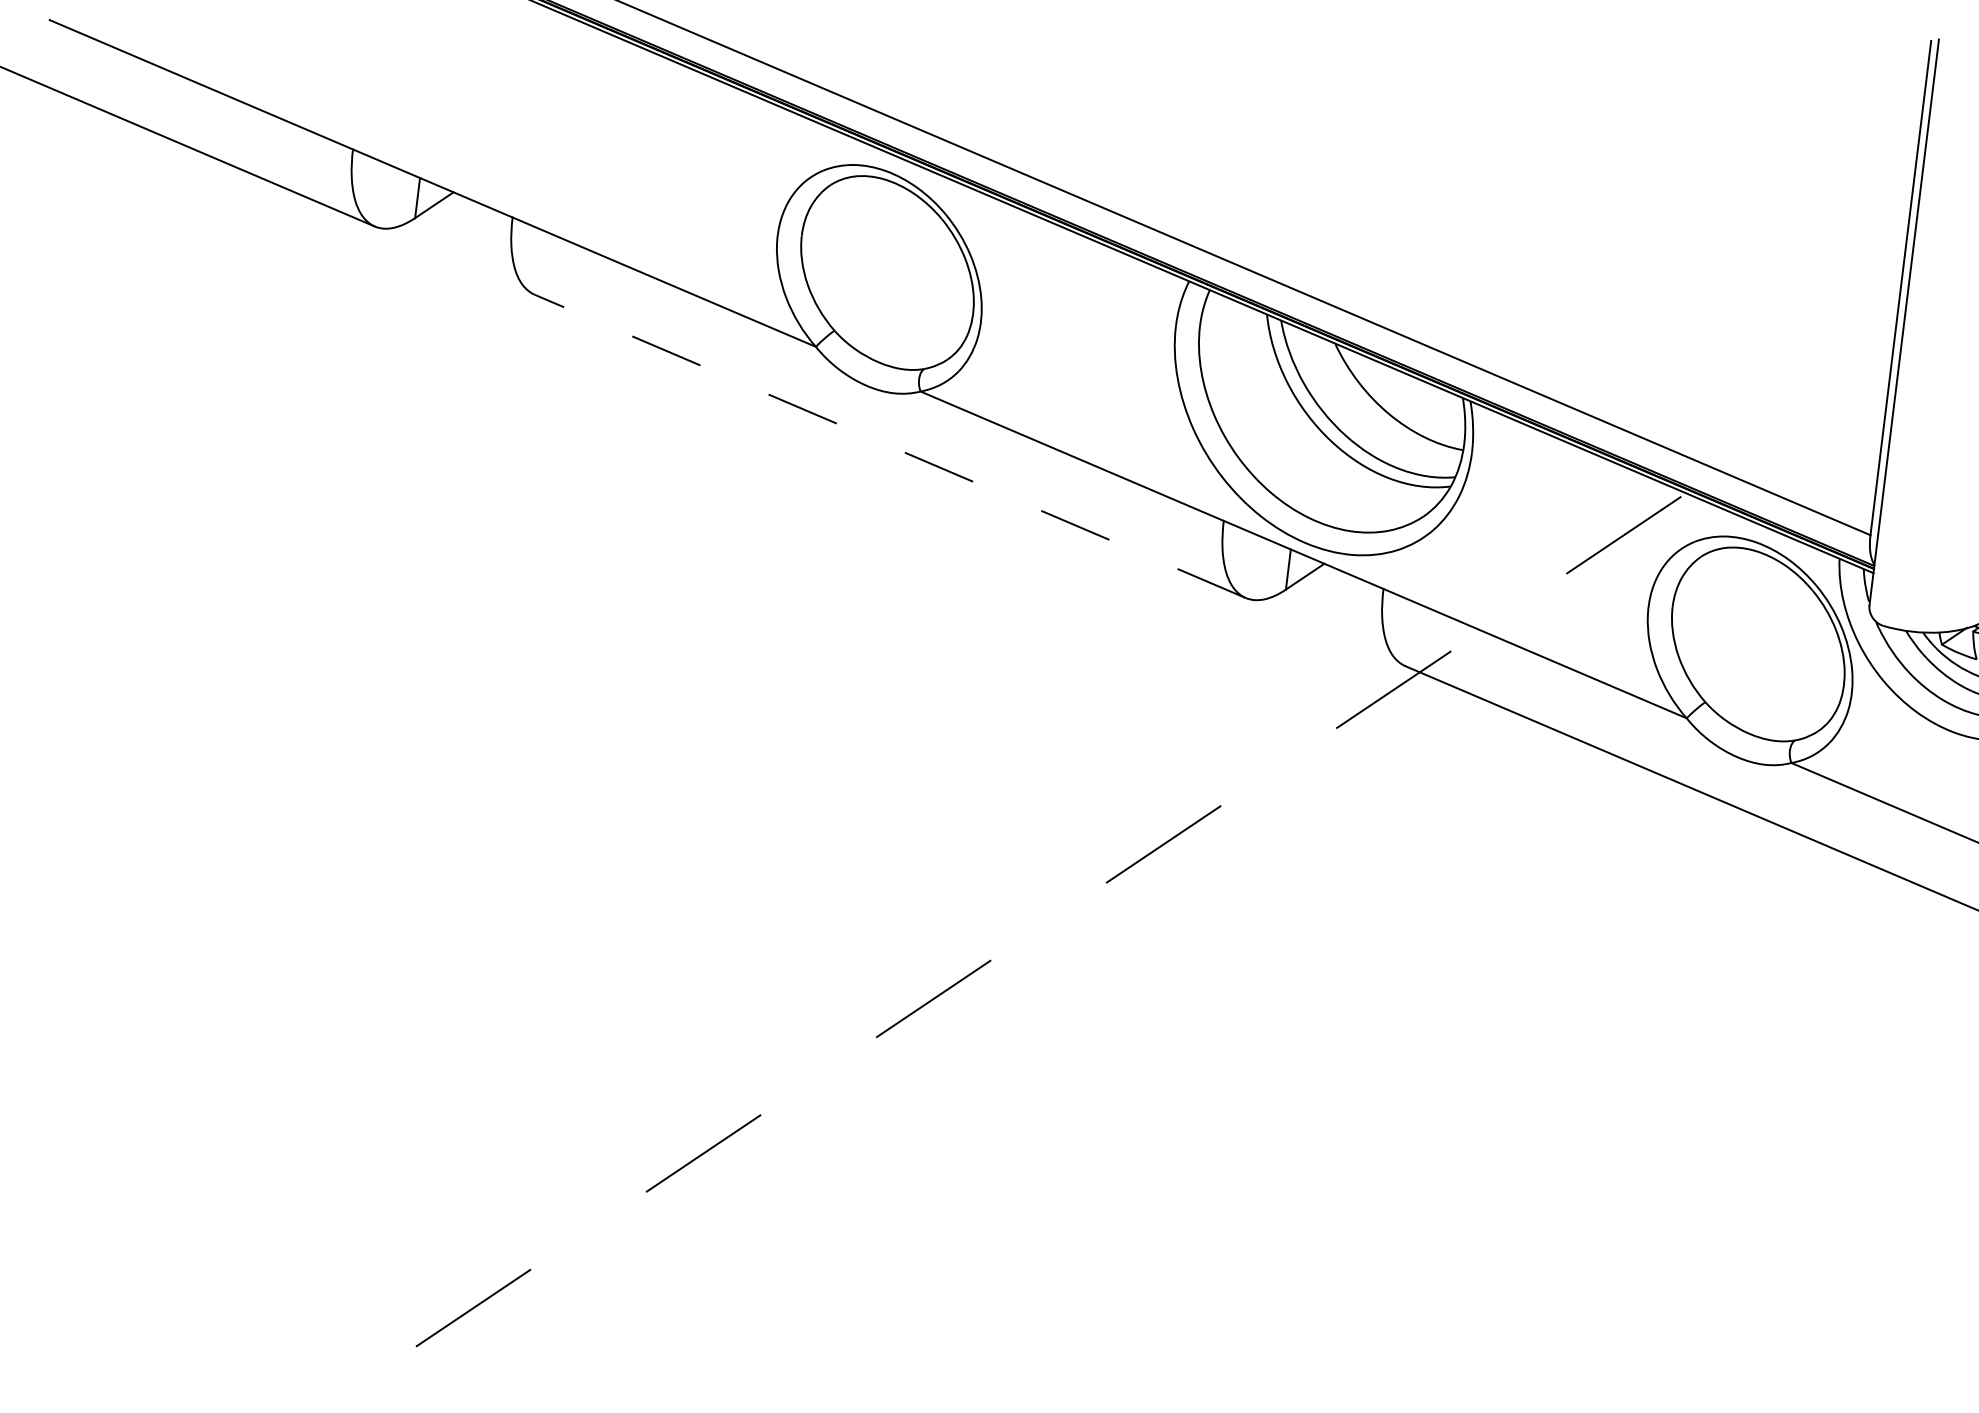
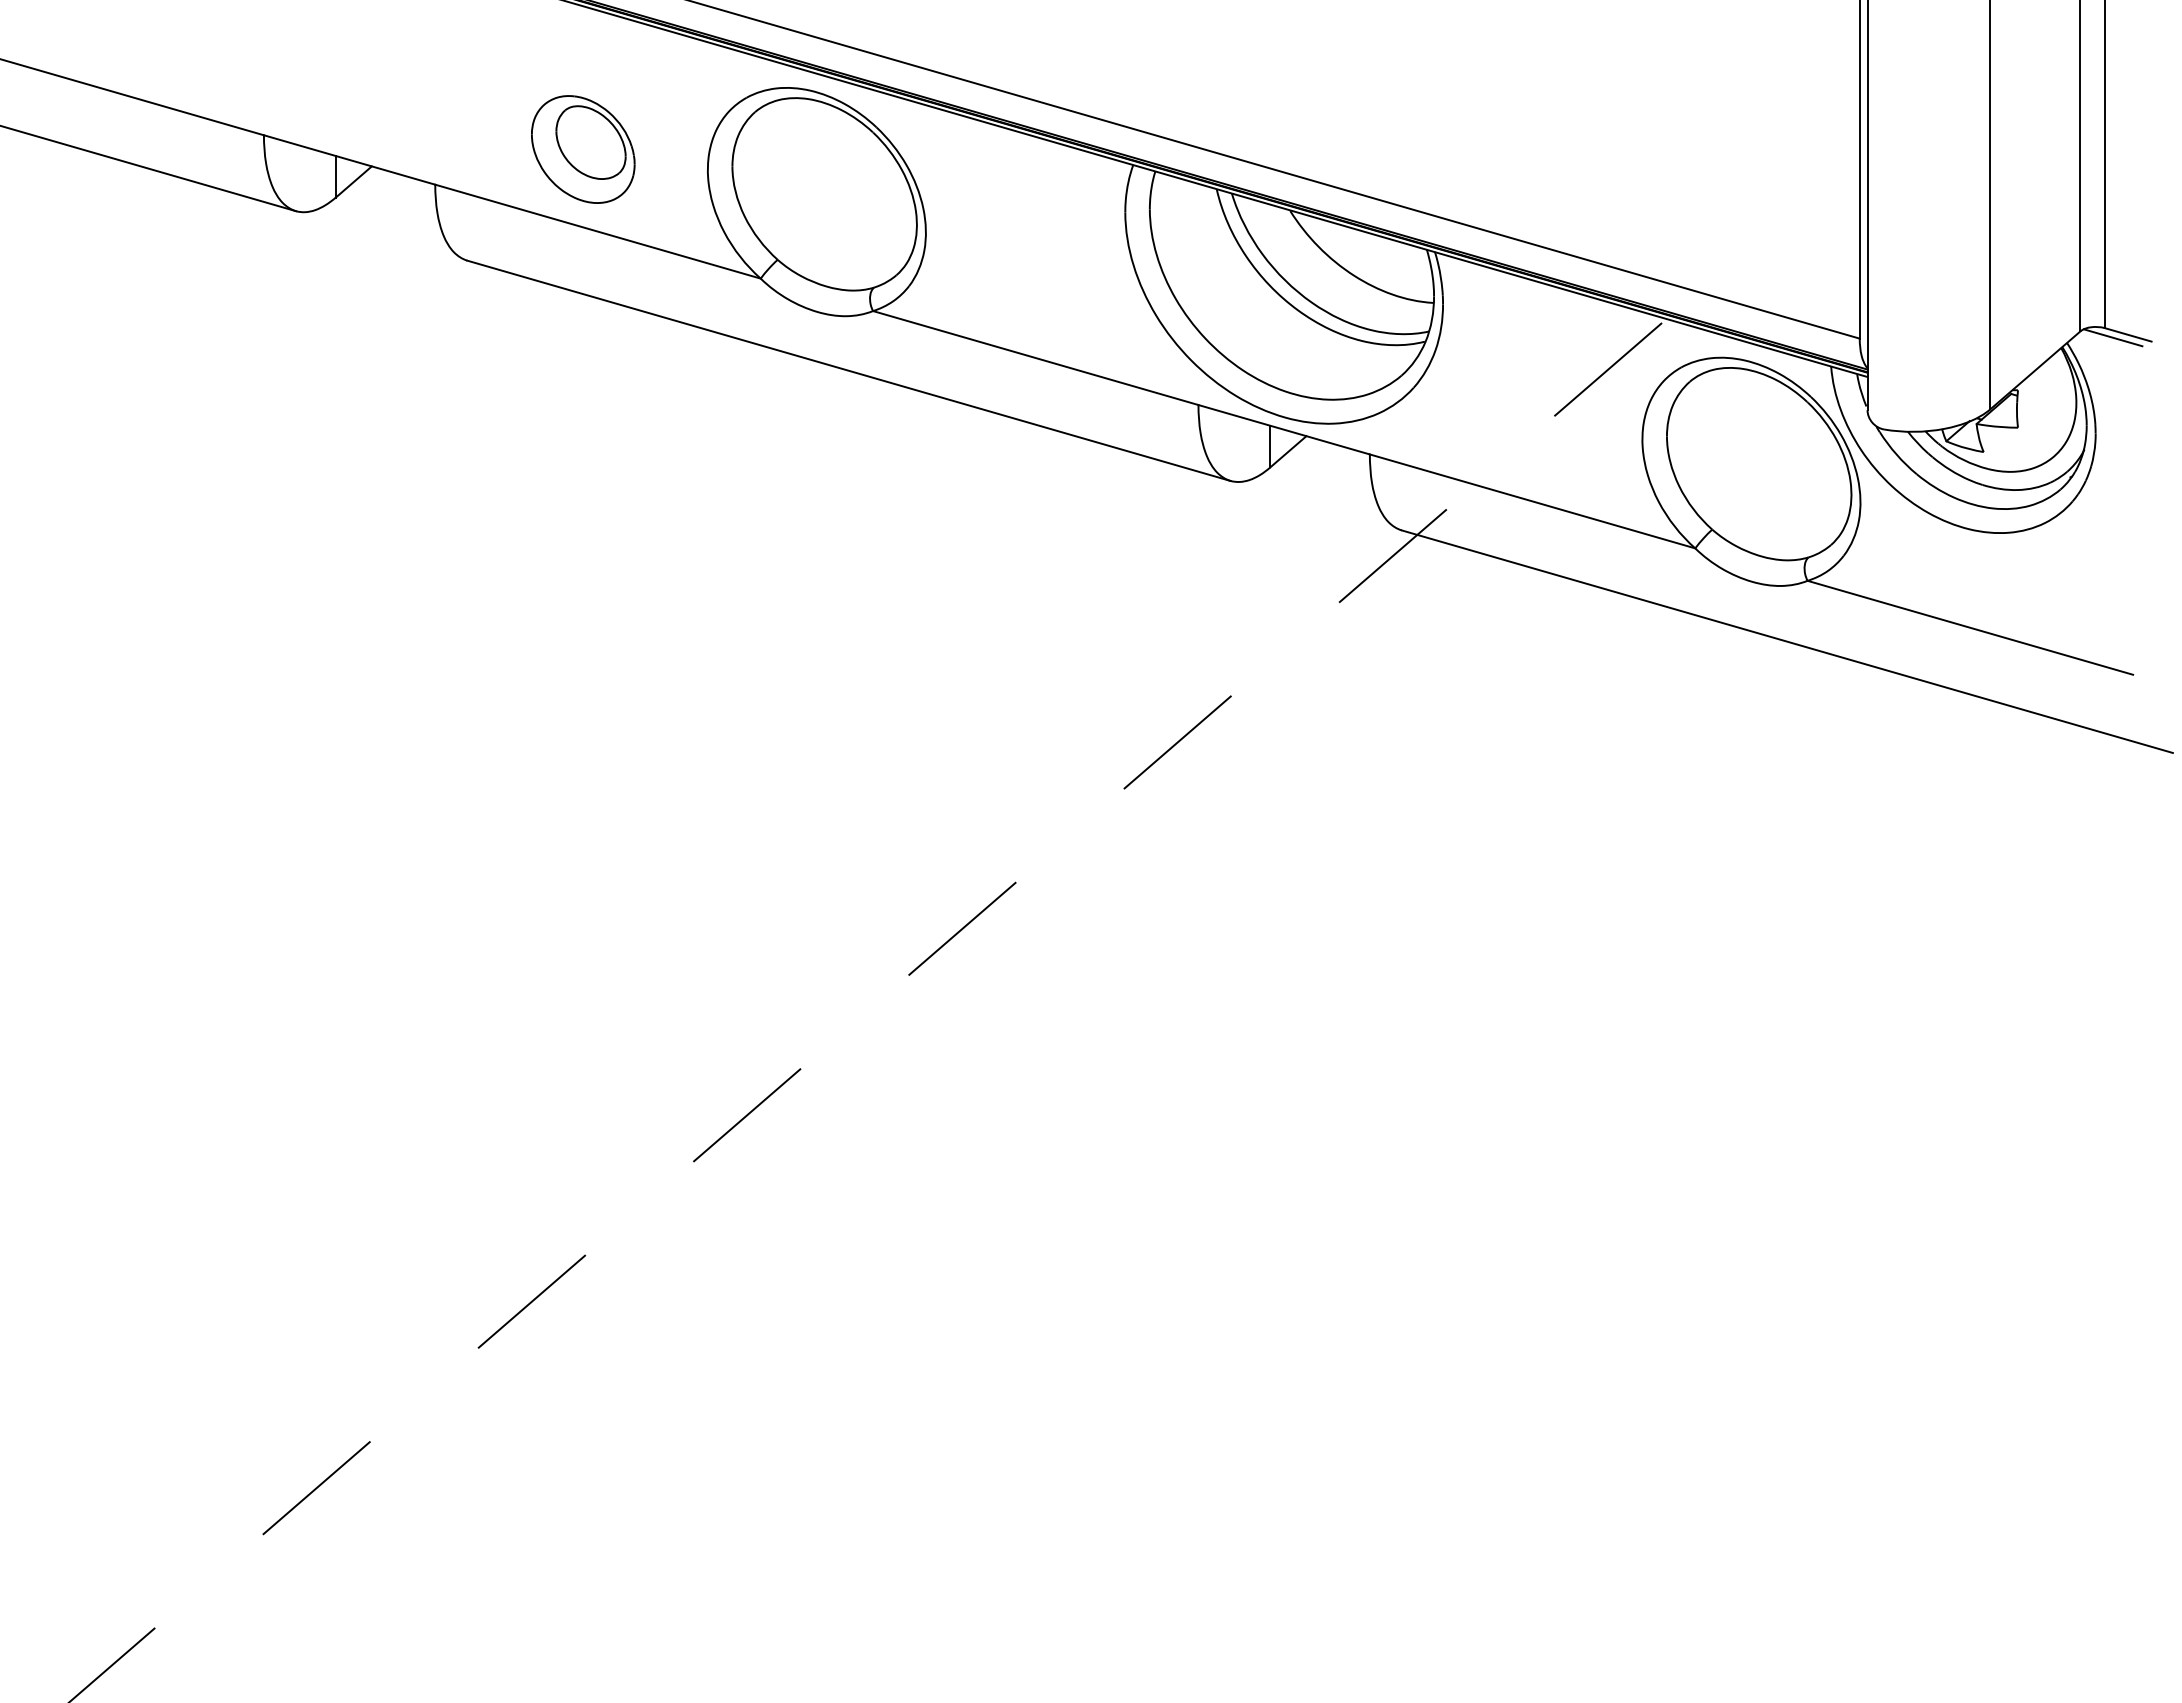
part: (660, 201) -> (583, 149), added
line: (889, 446) -> (848, 370), dashed -> solid

